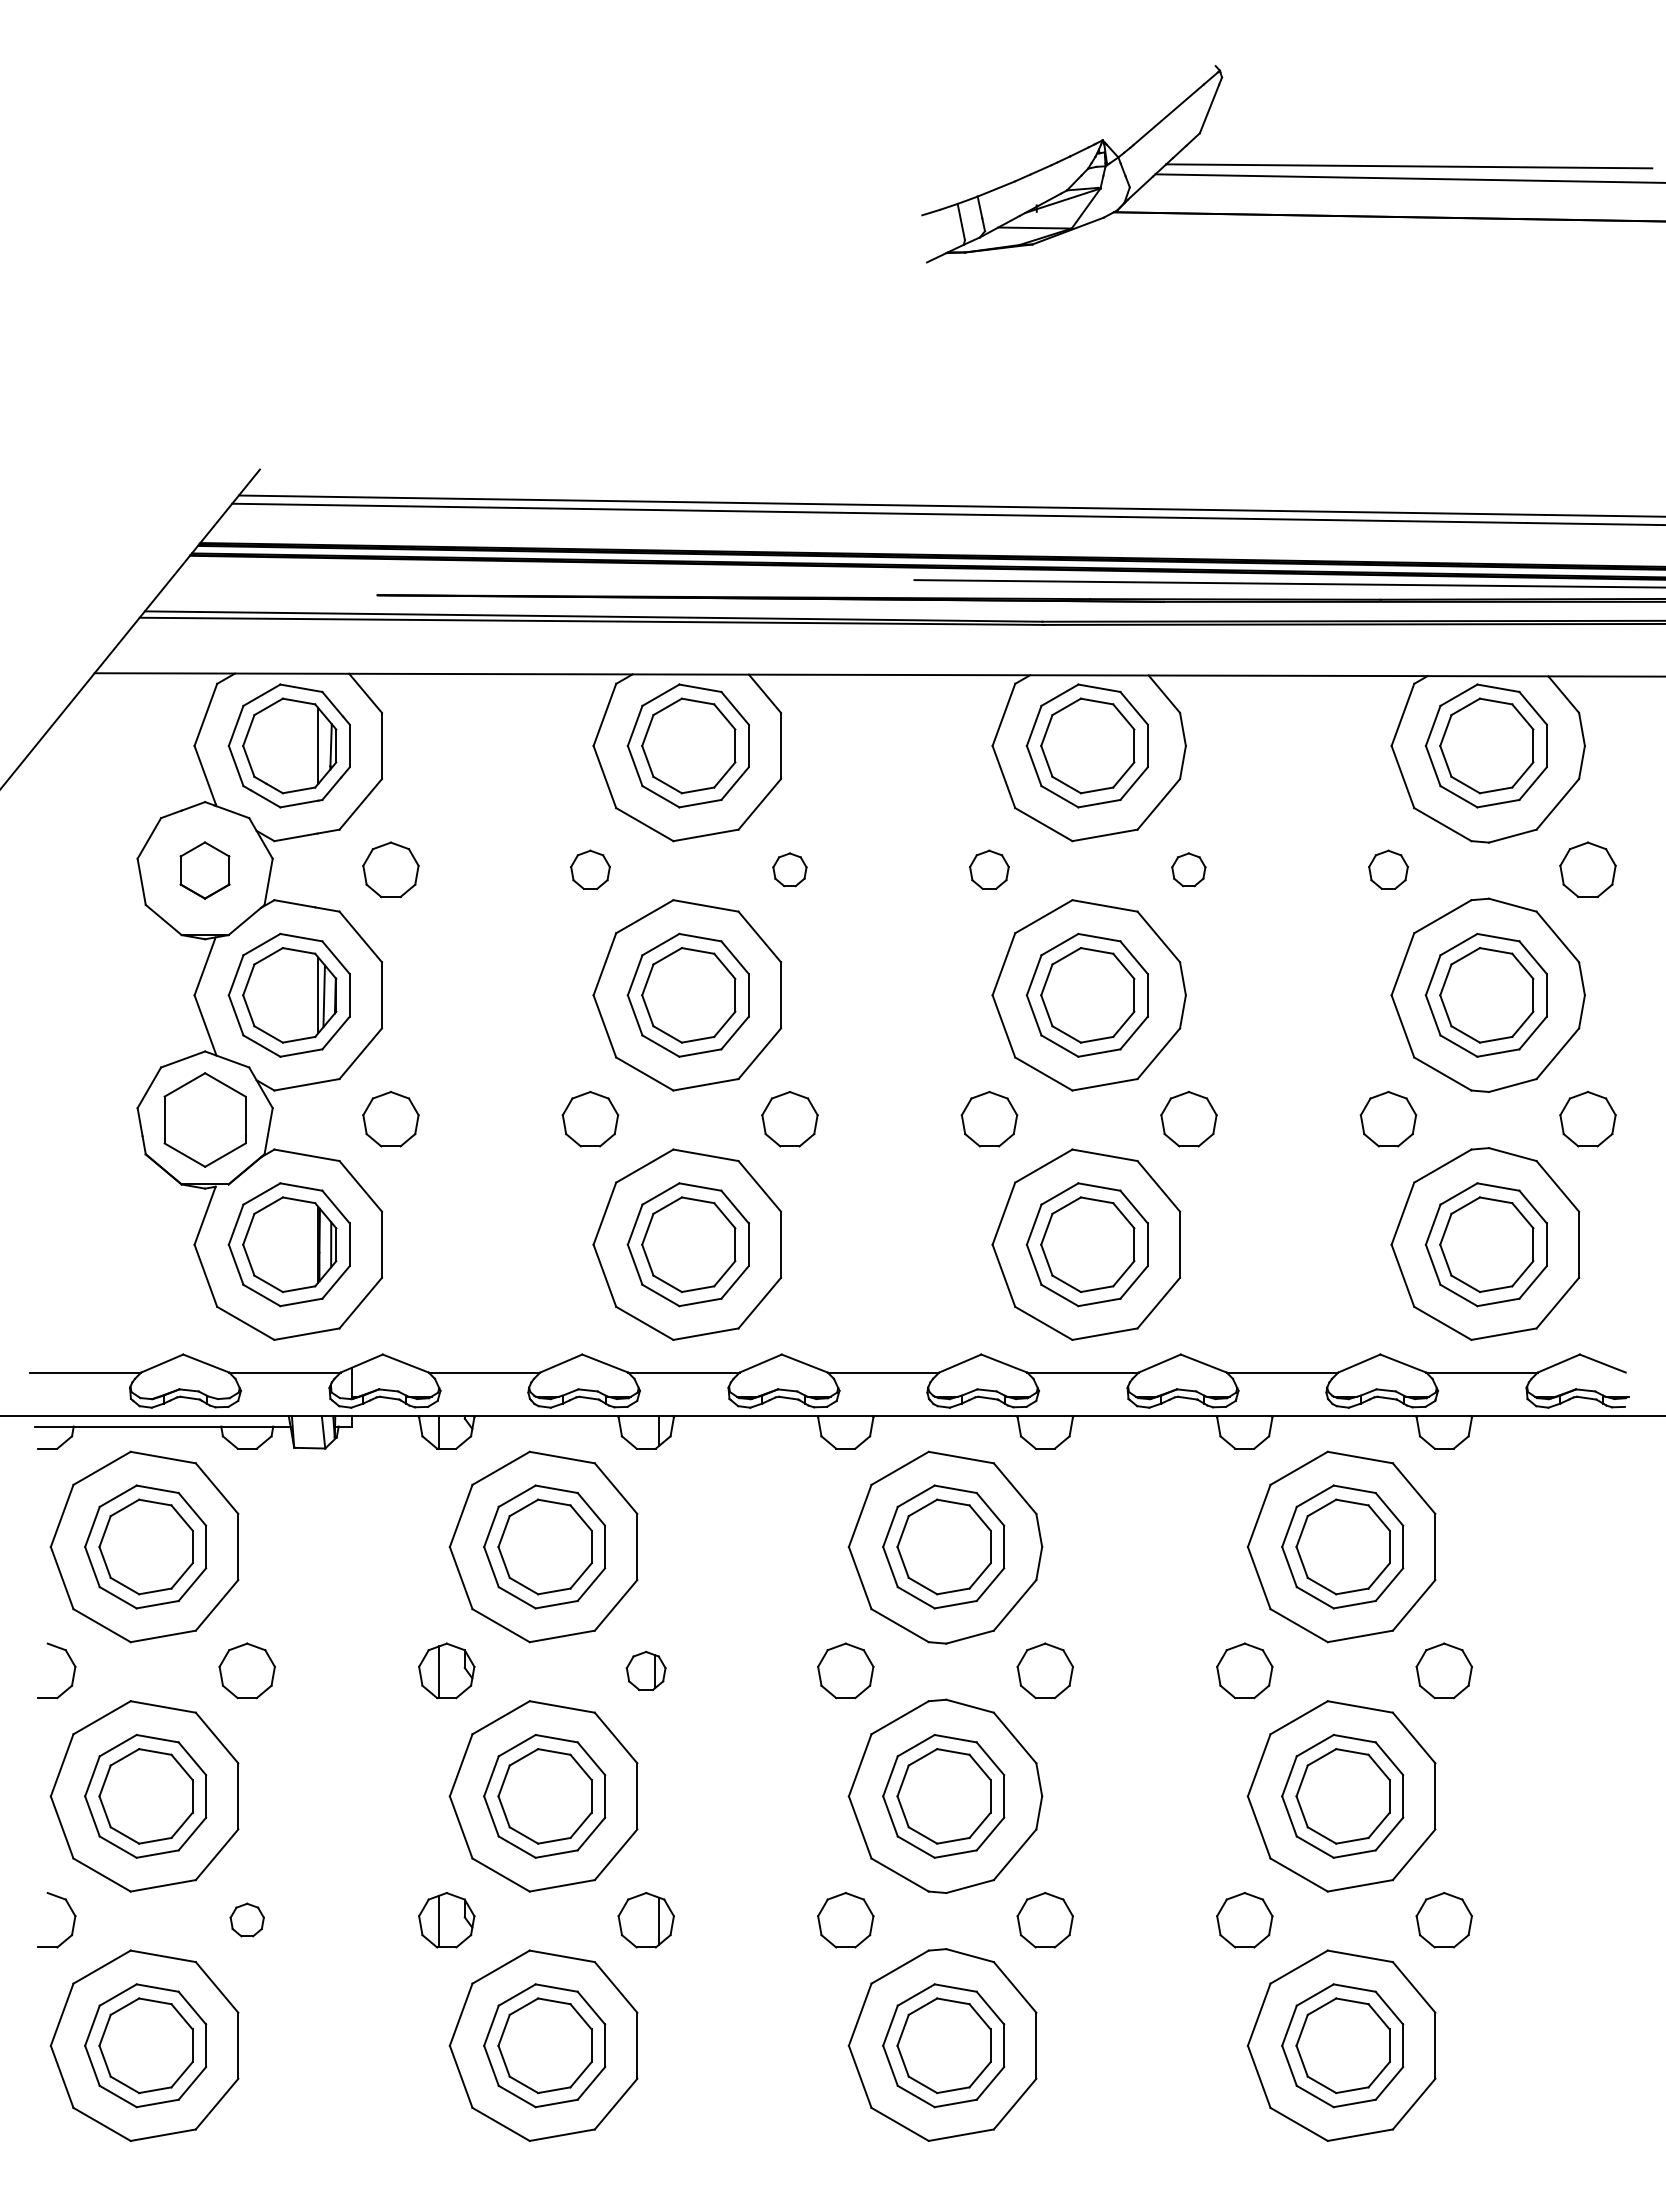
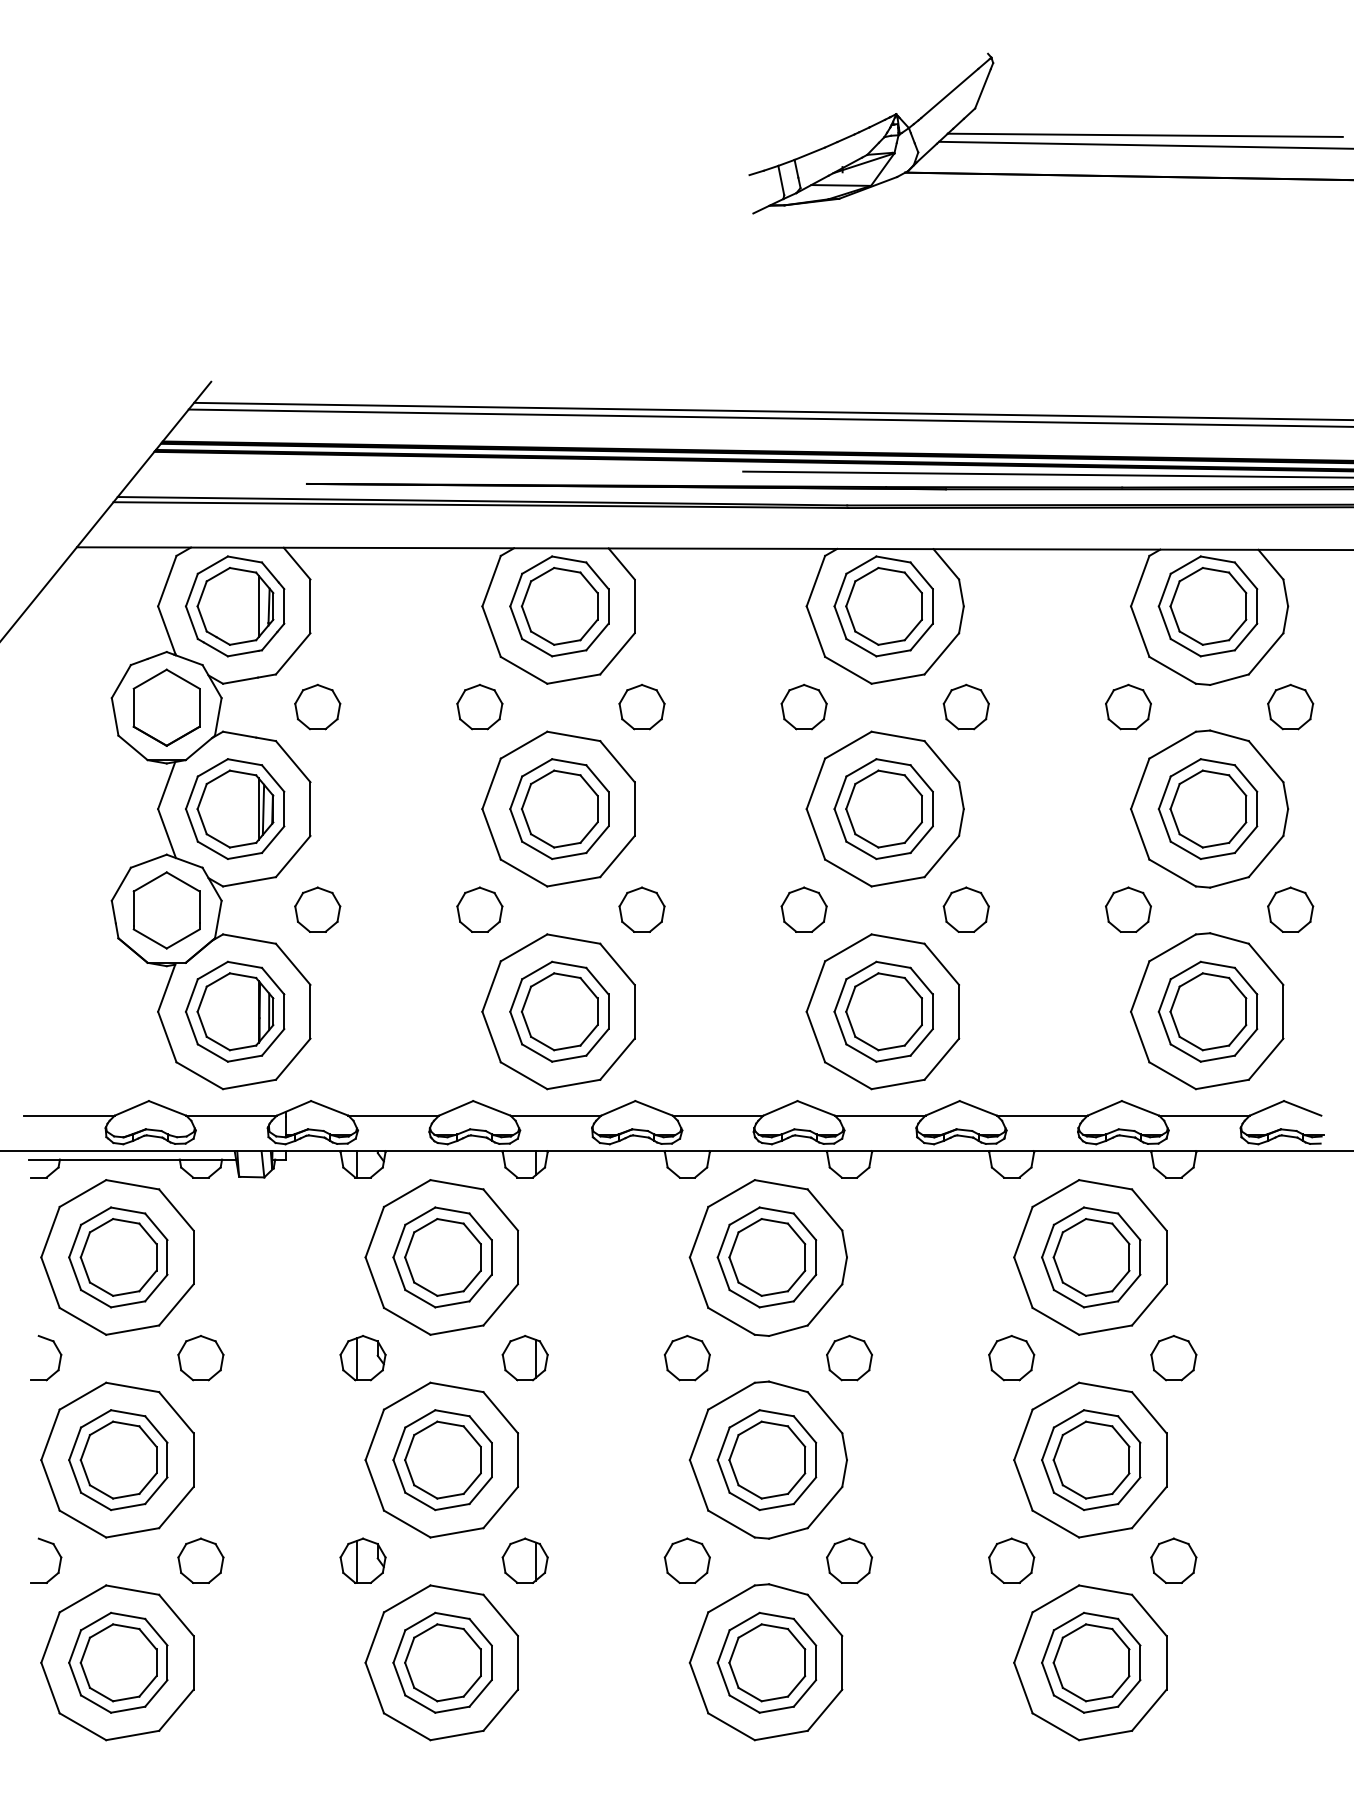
part: (589, 869) -> (479, 706), size x1.43
part: (789, 869) -> (641, 706), size x1.67
part: (988, 869) -> (803, 706), size x1.43
part: (1187, 869) -> (965, 706), size x1.67
part: (1388, 869) -> (1128, 706), size x1.43
part: (204, 870) -> (166, 707), size x1.67
part: (645, 1671) -> (524, 1358), size x1.43
part: (246, 1919) -> (200, 1560), size x1.67

